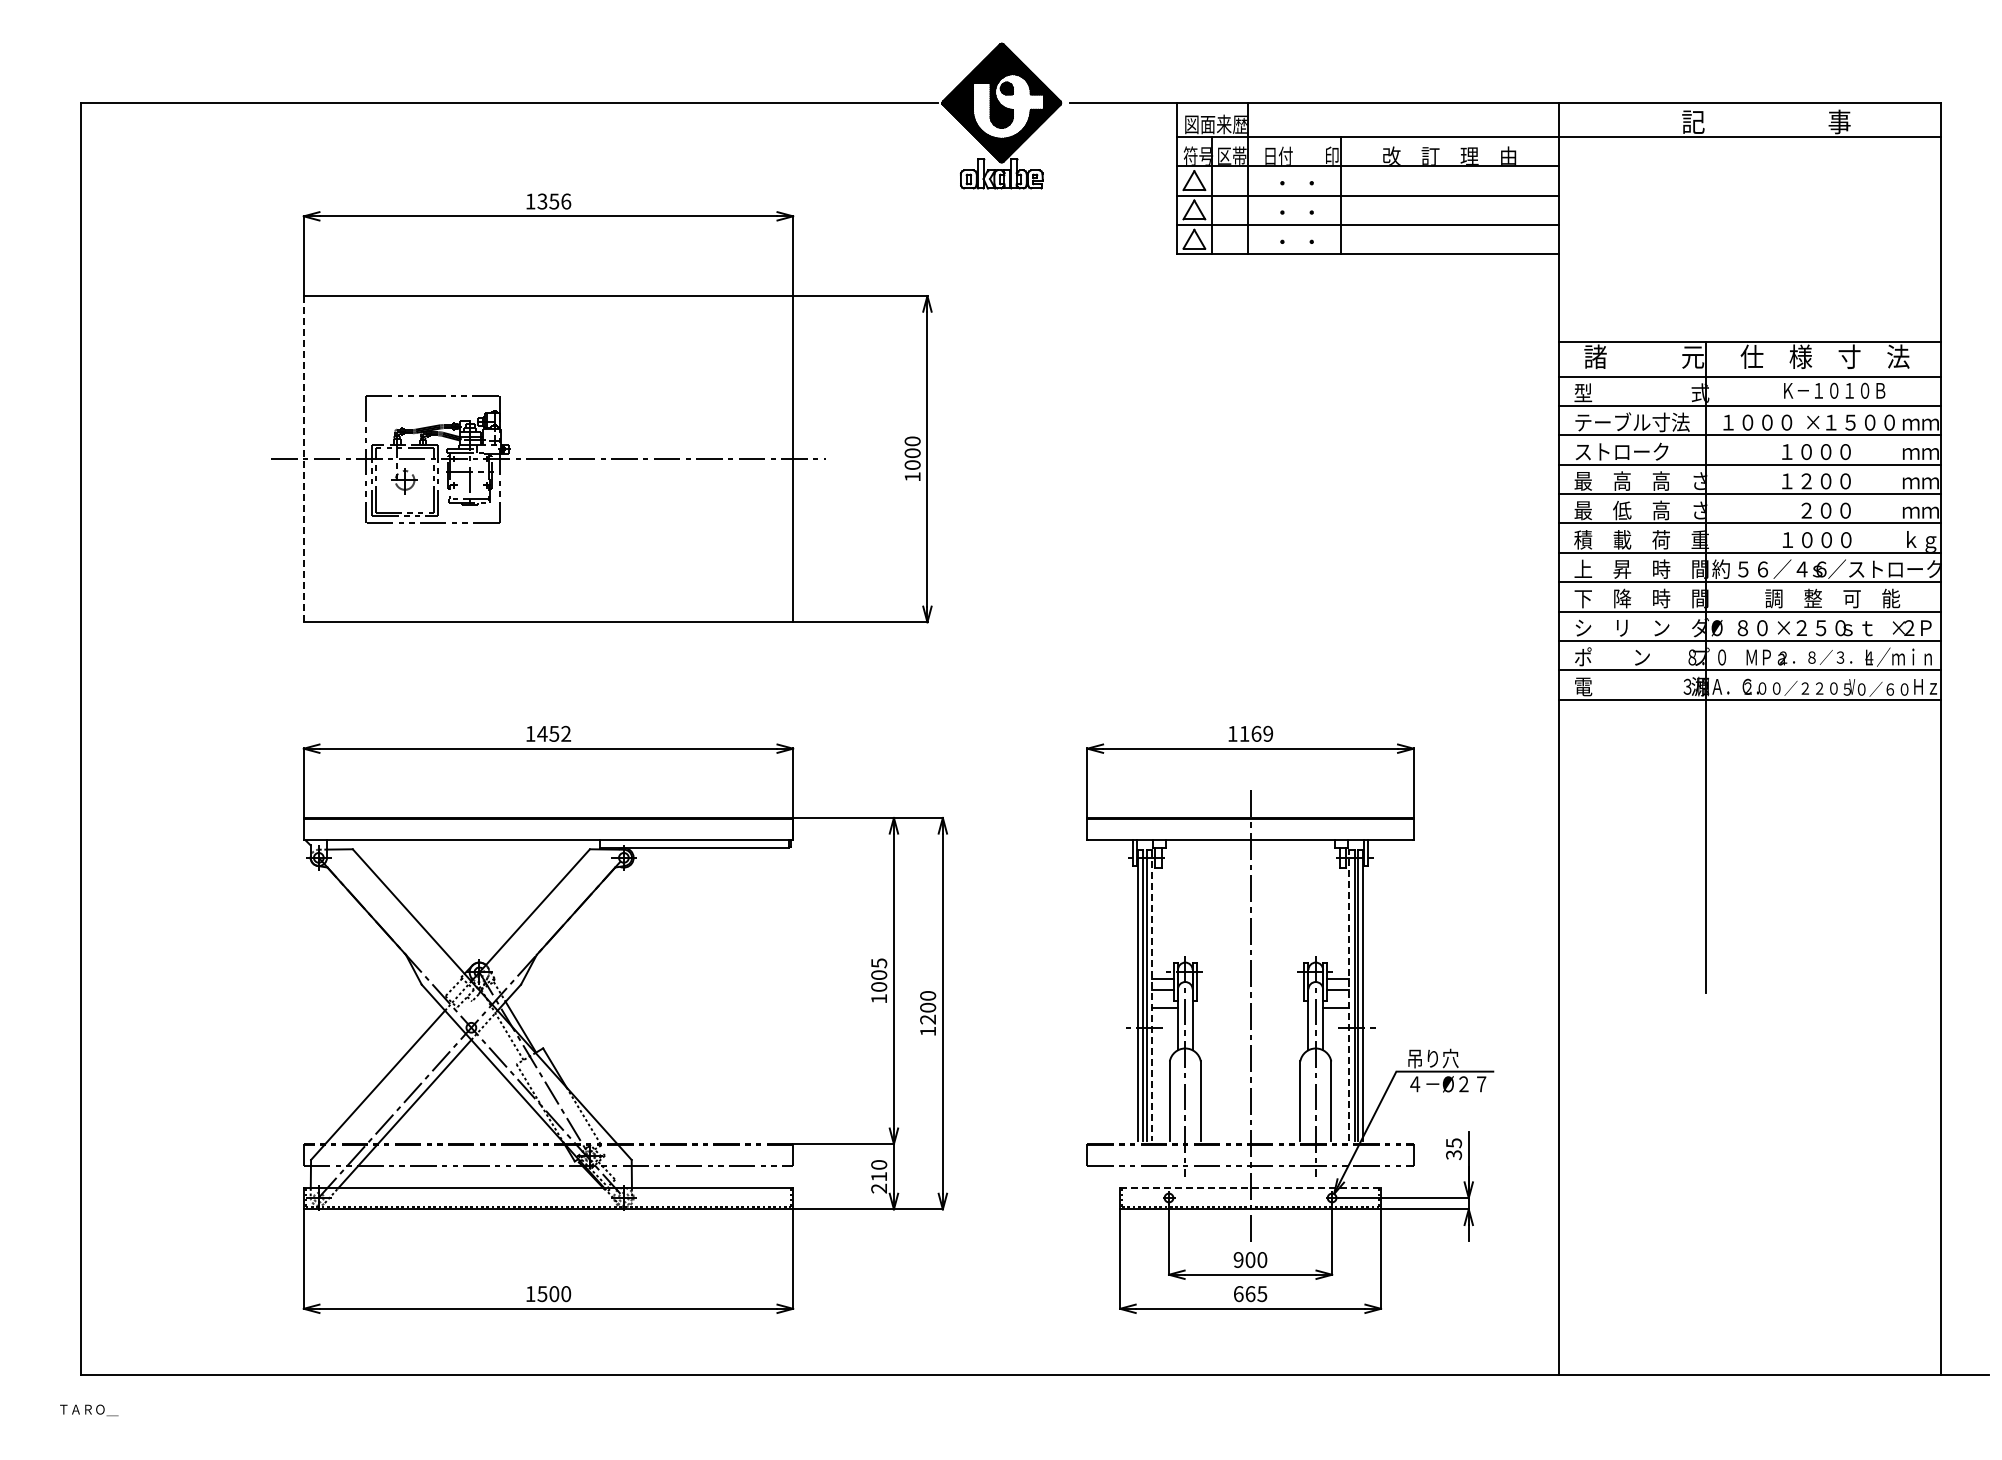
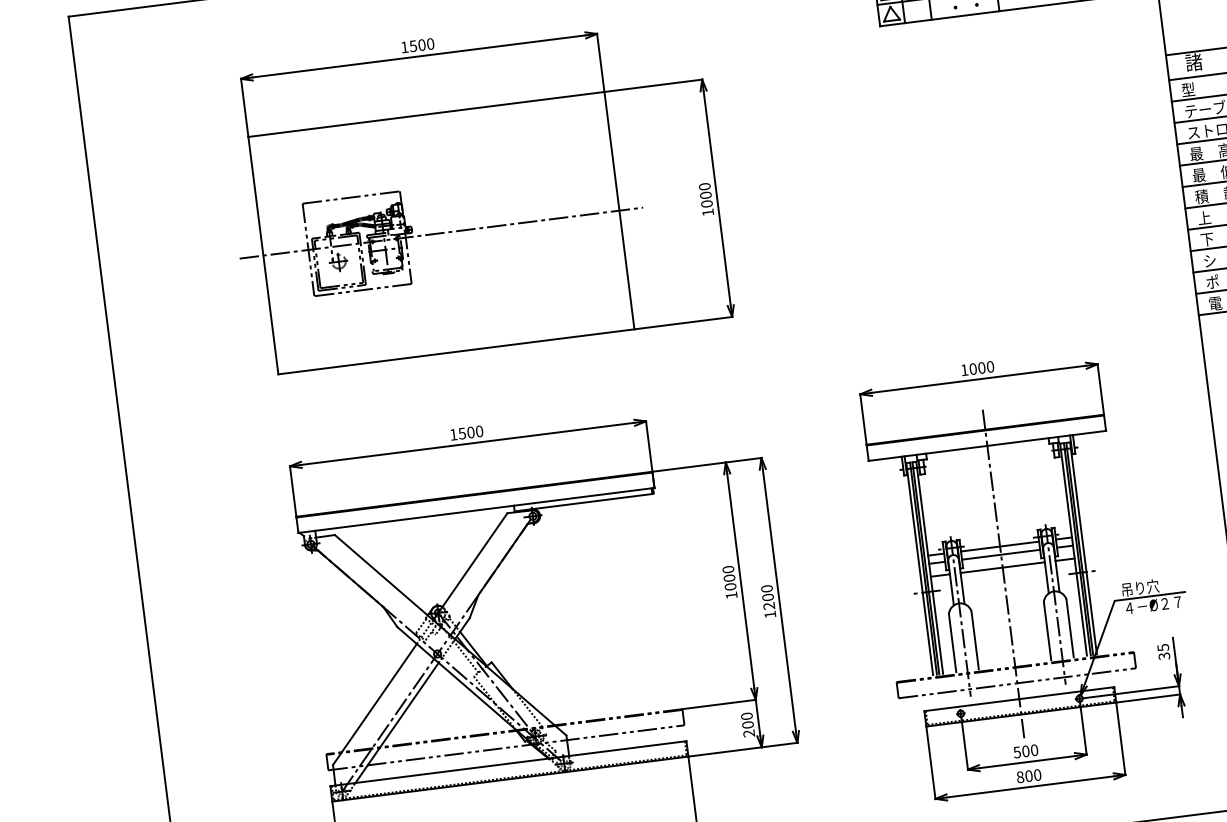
text: (554, 201) -> (422, 45), 1356 -> 1500
line: (303, 459) -> (263, 255), dashed -> solid
text: (554, 733) -> (471, 432), 1452 -> 1500
text: (1256, 733) -> (981, 367), 1169 -> 1000
text: (879, 963) -> (728, 569), 1005 -> 1000
line: (1250, 978) -> (1000, 546), added
line: (1250, 989) -> (1001, 554), added
line: (1151, 995) -> (929, 568), dashed -> solid
line: (1349, 995) -> (1073, 549), dashed -> solid
line: (1250, 1007) -> (1002, 567), added
text: (879, 1176) -> (748, 724), 210 -> 200
line: (1251, 1188) -> (1020, 699), dashed -> solid
text: (1238, 1259) -> (1017, 752), 900 -> 500
text: (1250, 1293) -> (1028, 775), 665 -> 800

